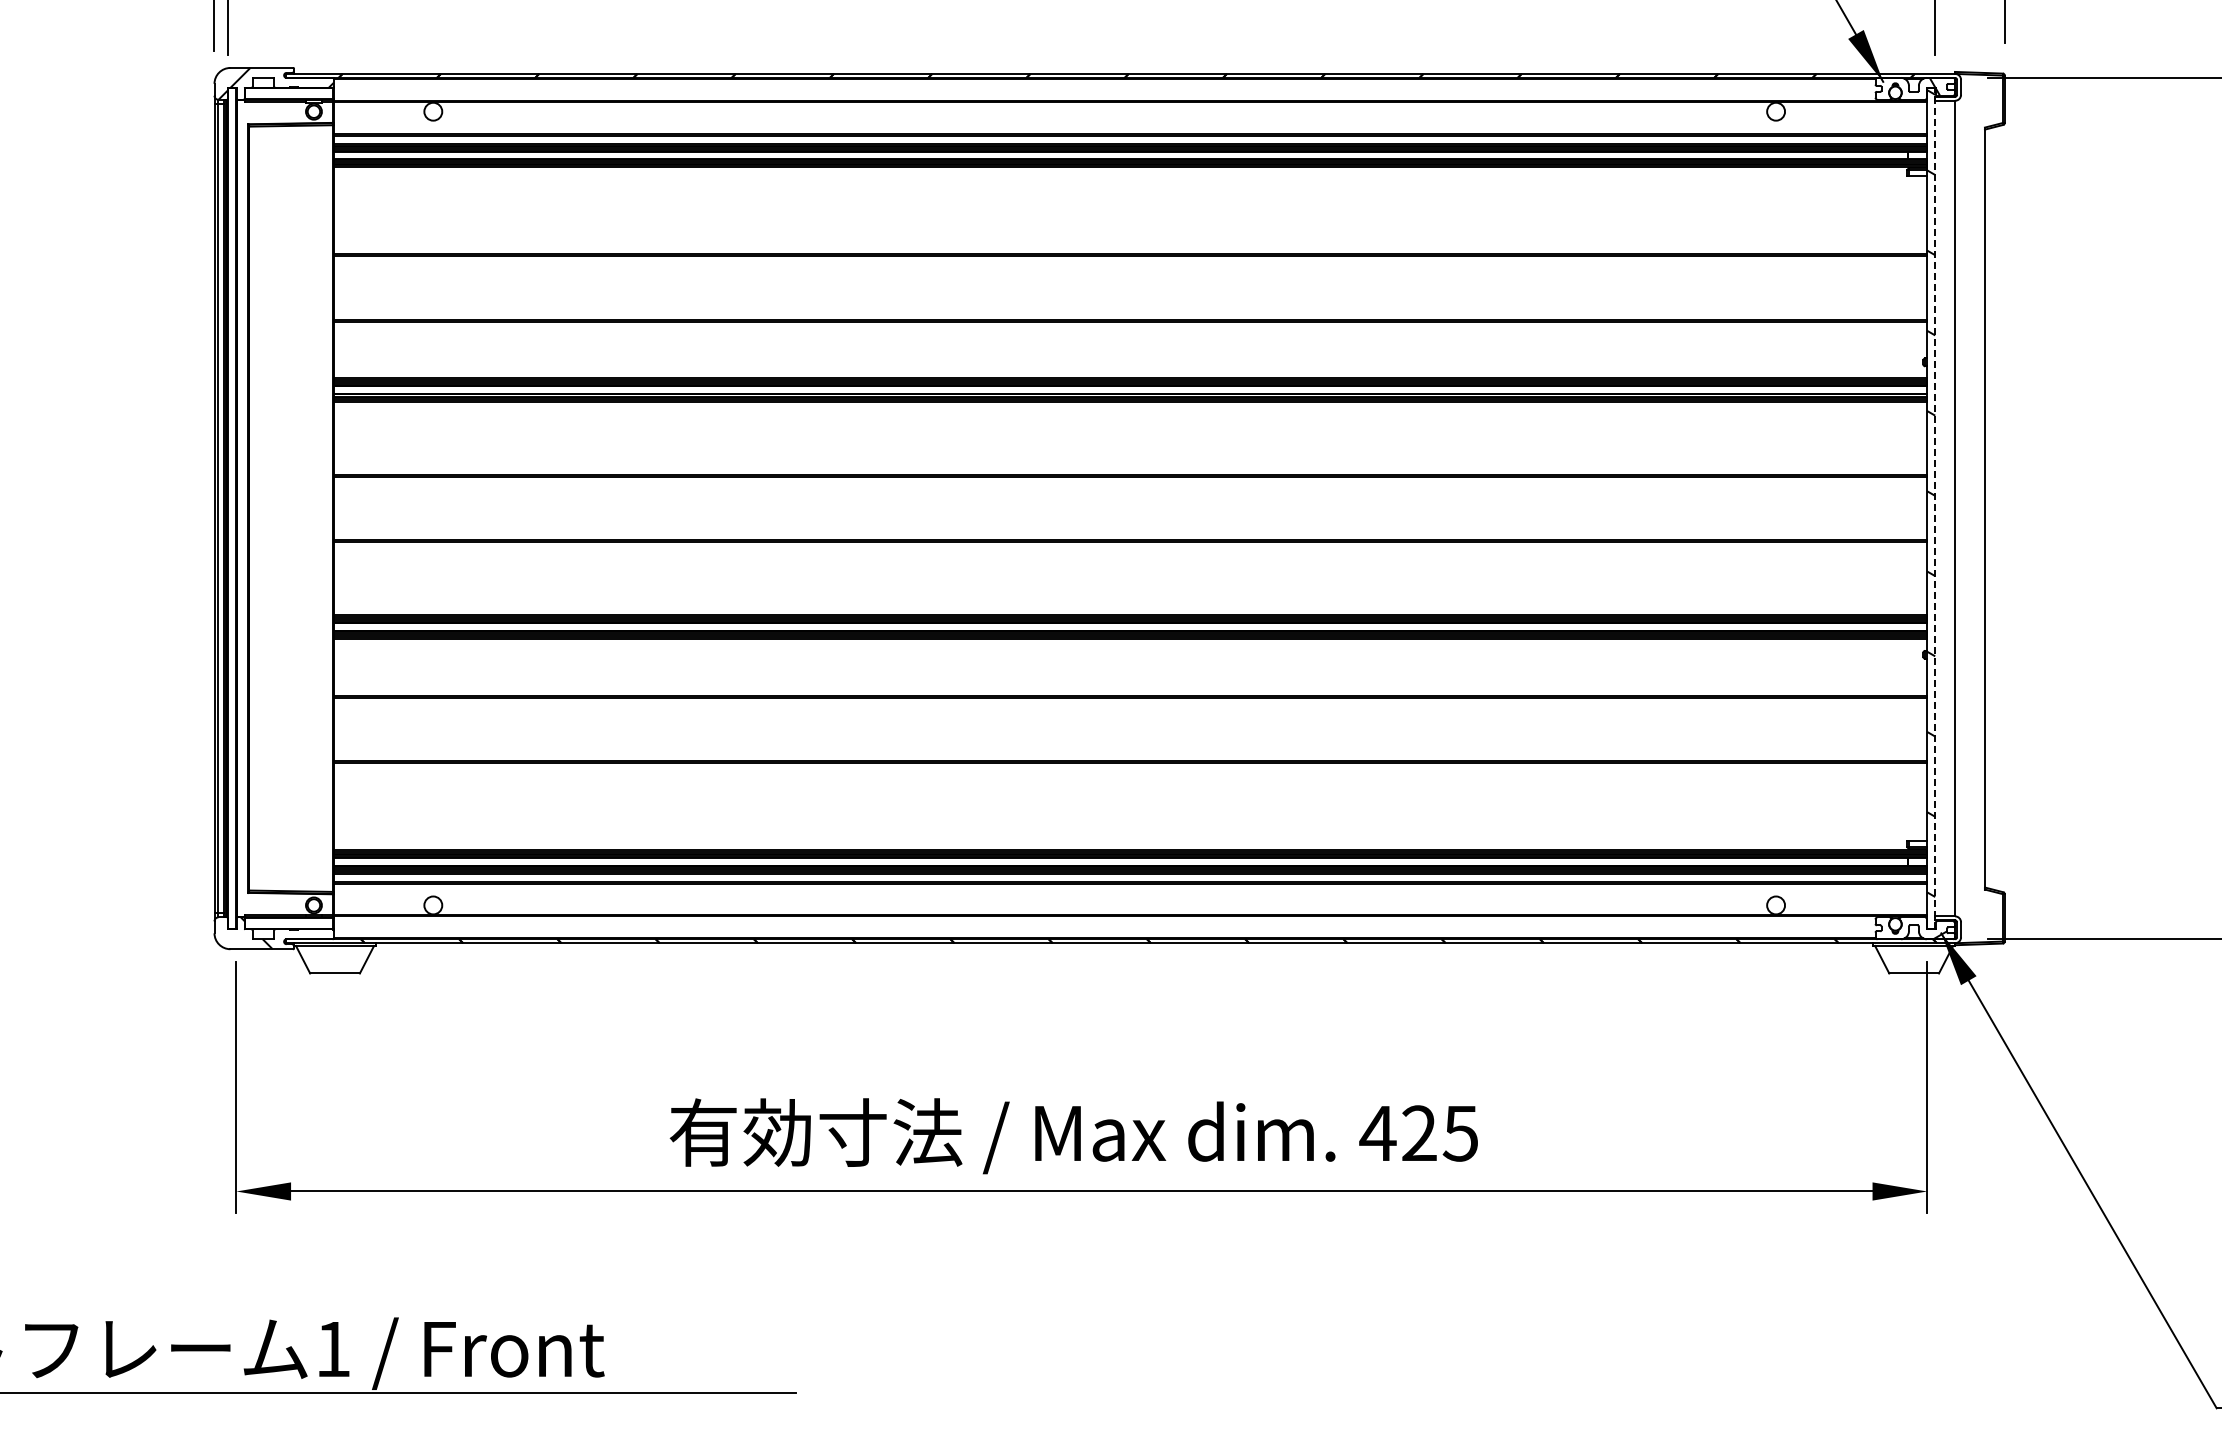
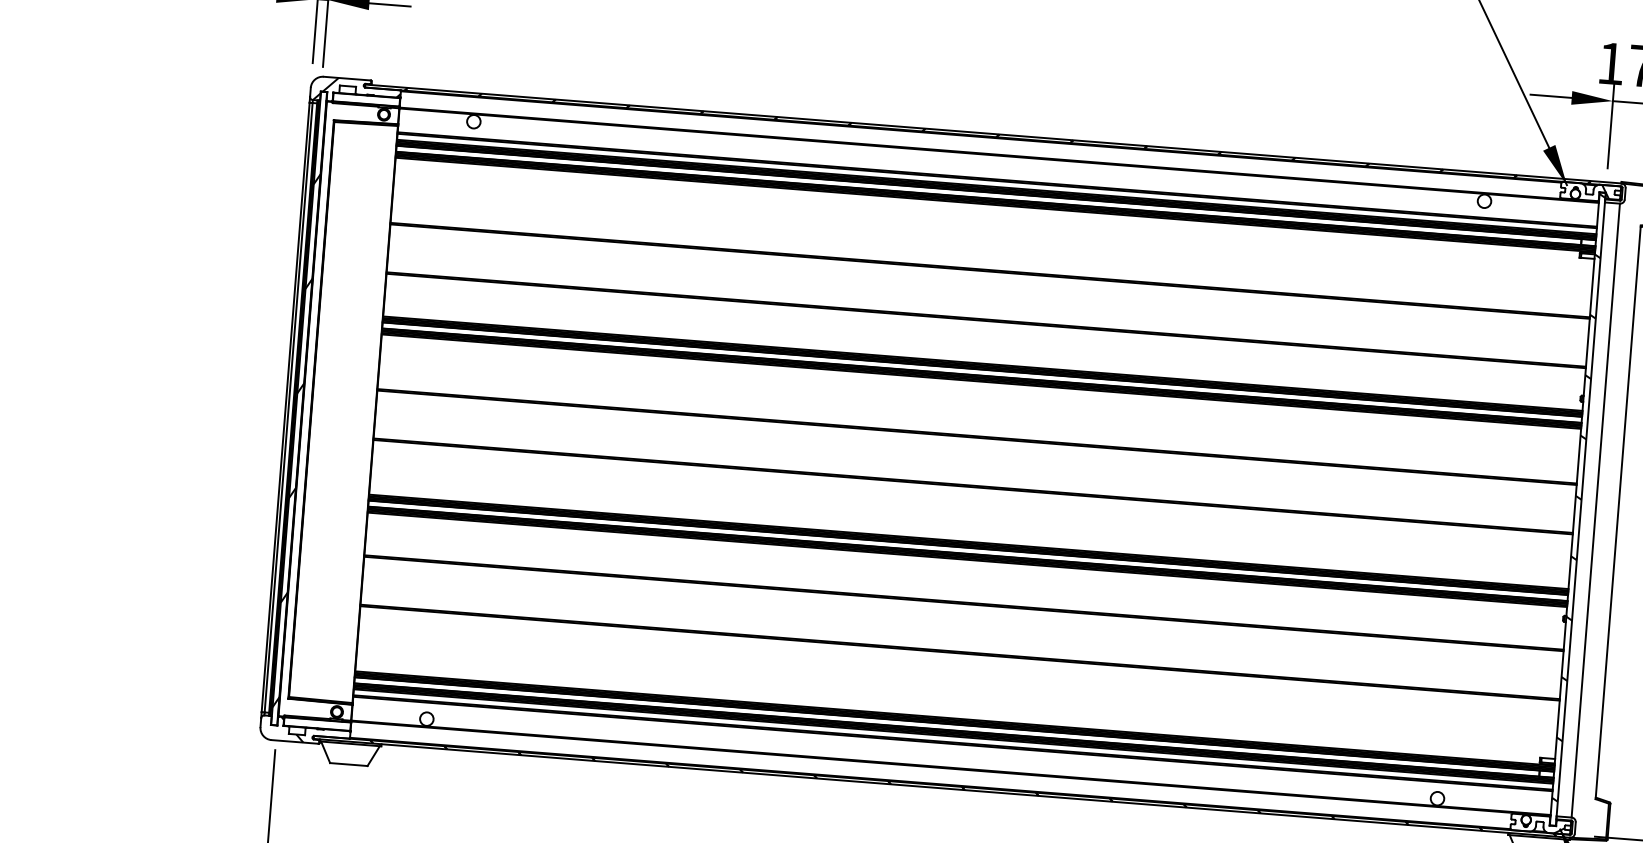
line: (1935, 508) -> (1581, 509), dashed -> solid
hatch: (232, 551) -> (296, 440), added

